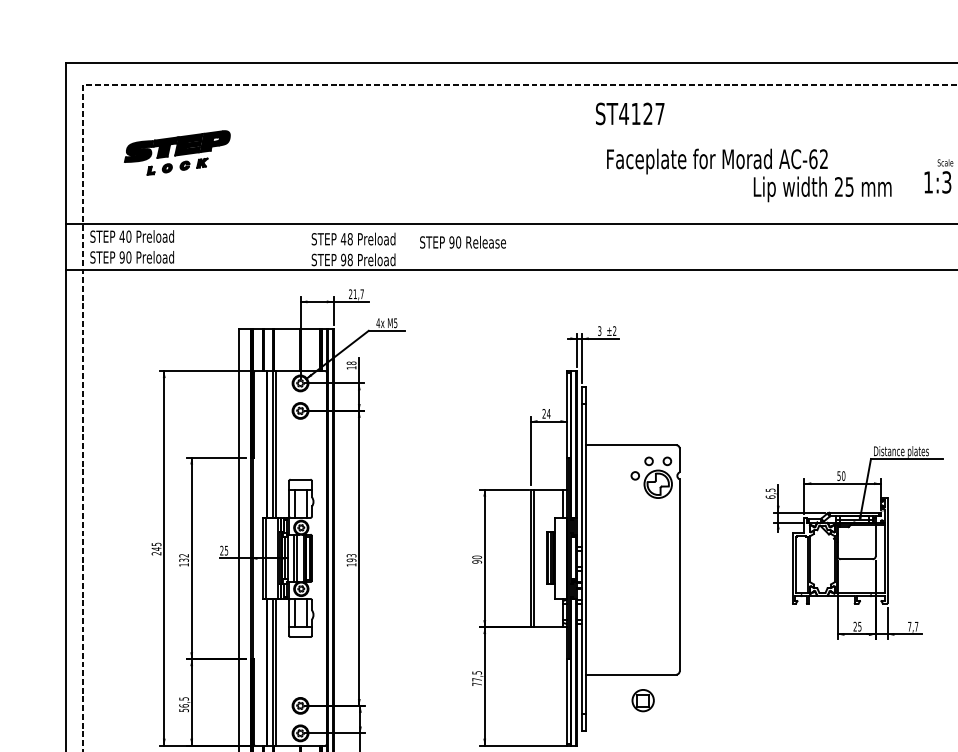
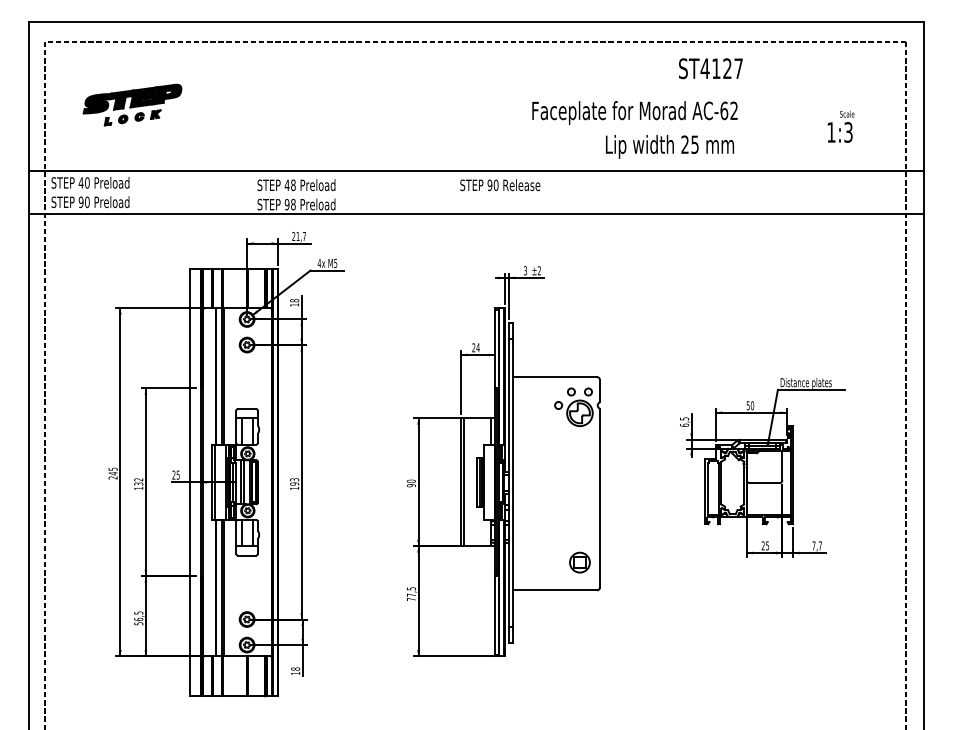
text: (629, 113) -> (710, 68), moved
text: (822, 188) -> (669, 146), moved
text: (463, 242) -> (500, 185), moved
part: (642, 700) -> (579, 562), moved

